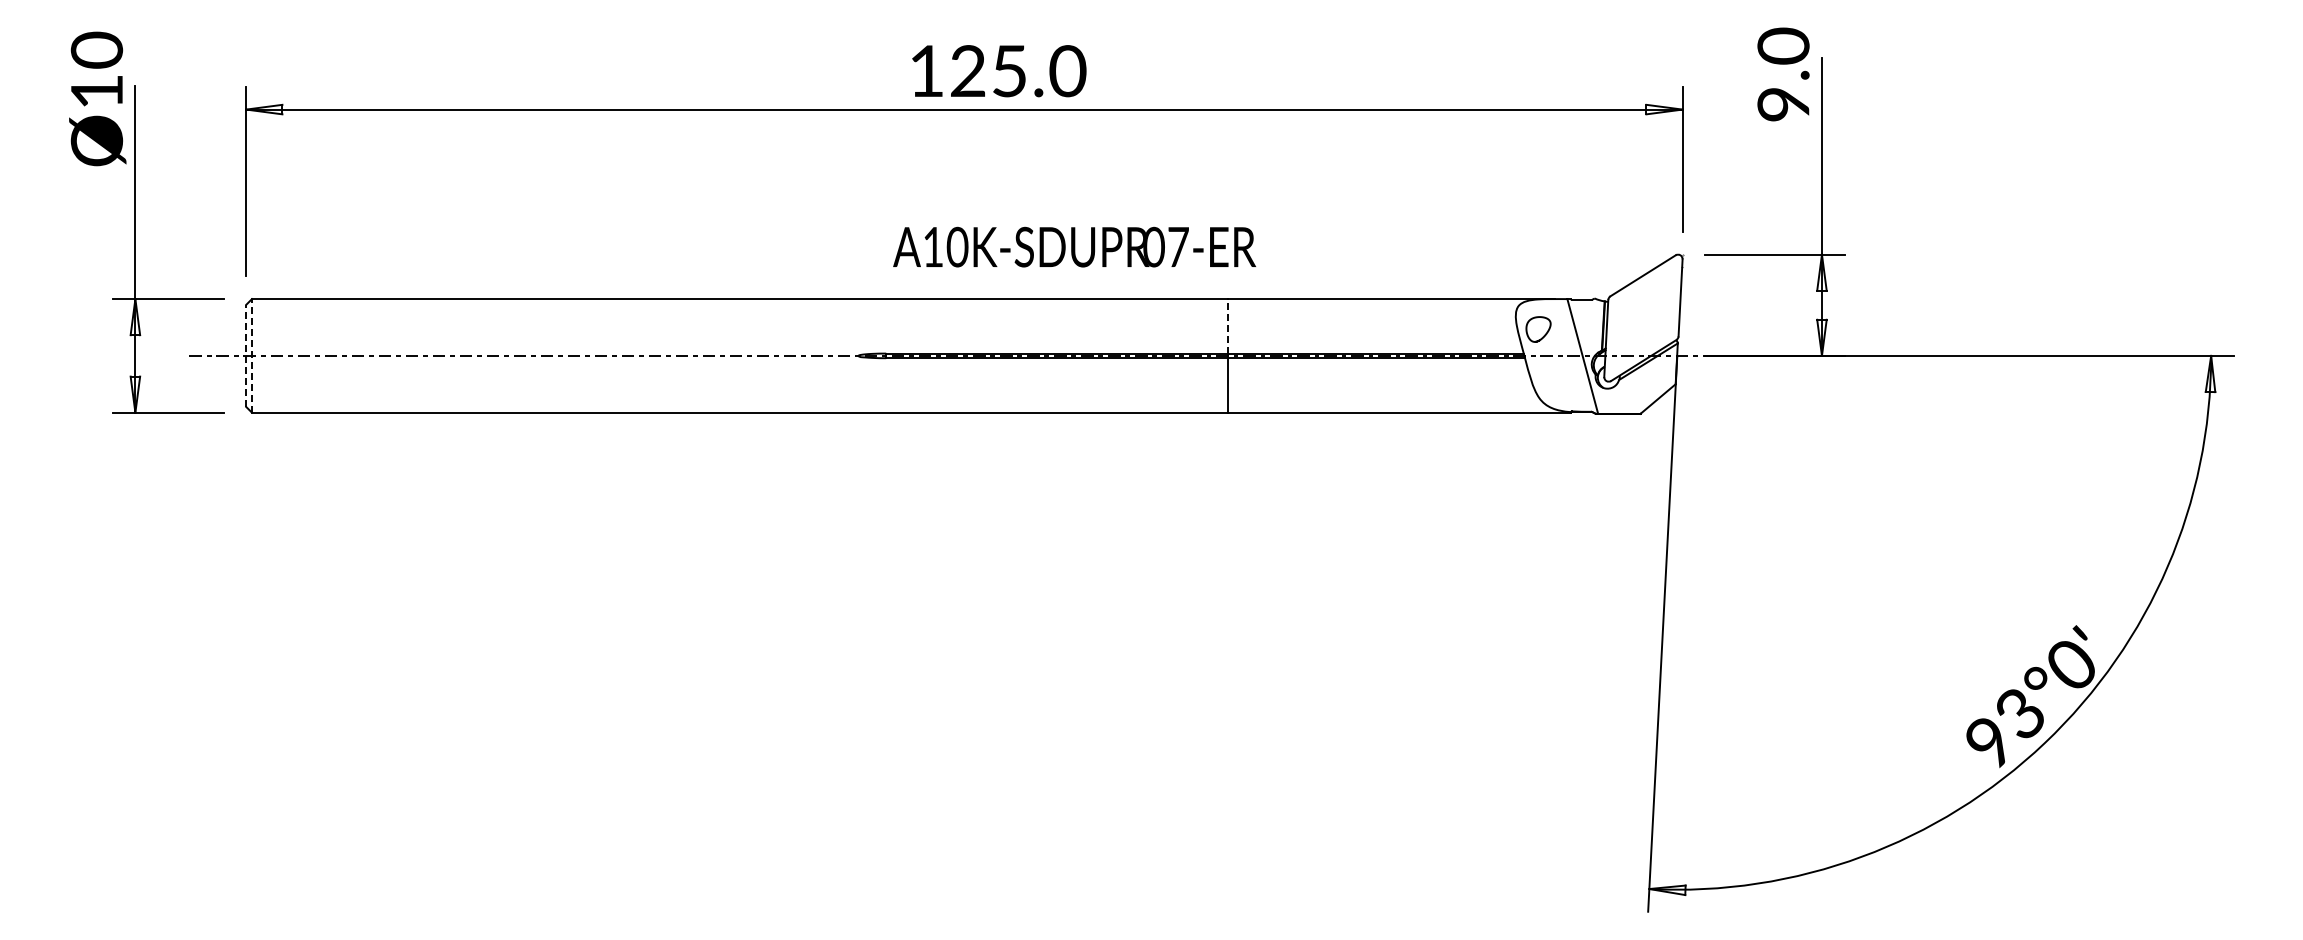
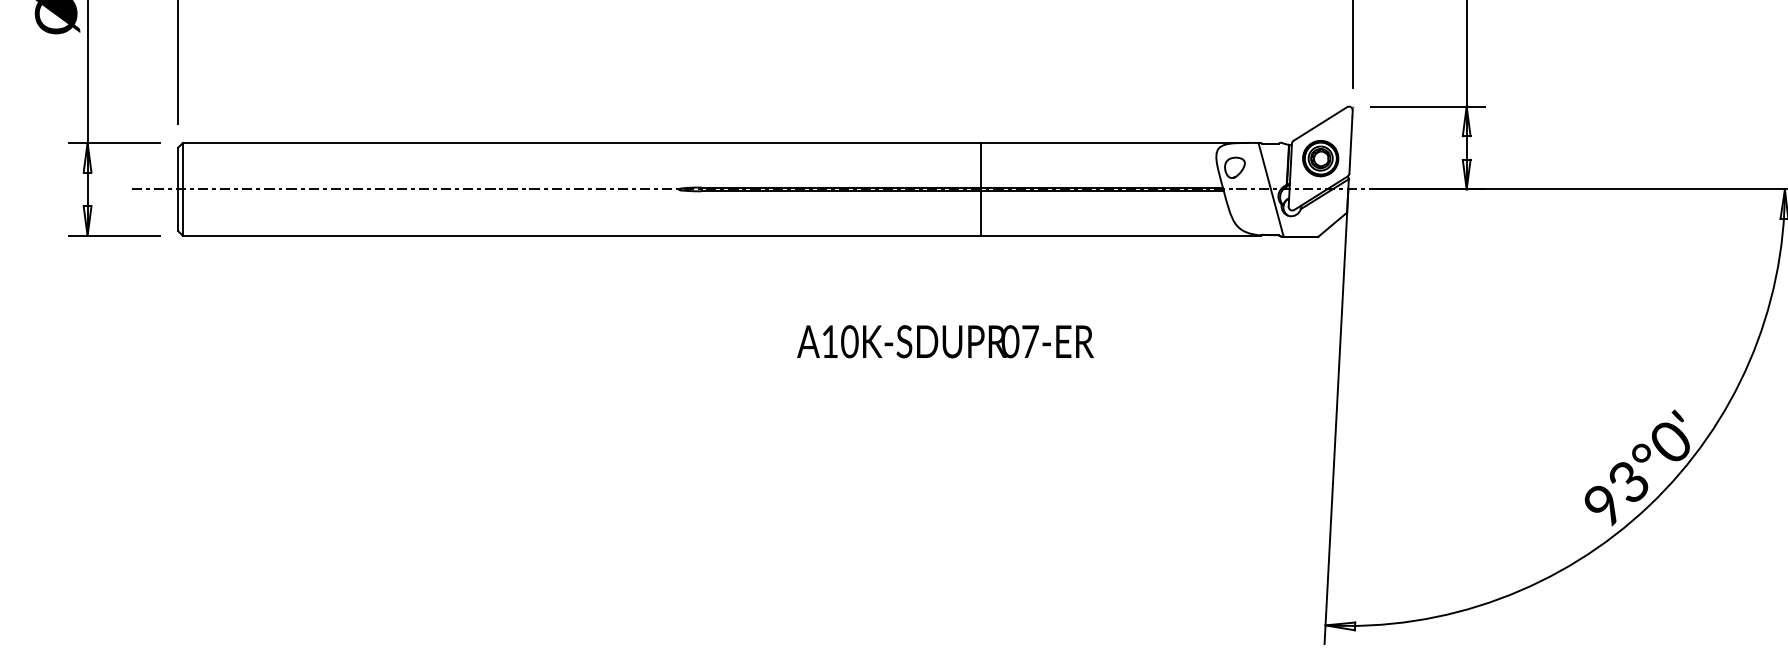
text: (1074, 246) -> (945, 341), moved
part: (1643, 317) -> (1320, 158), added
line: (1228, 325) -> (981, 164), dashed -> solid
line: (246, 355) -> (178, 189), dashed -> solid
line: (252, 355) -> (183, 189), dashed -> solid

